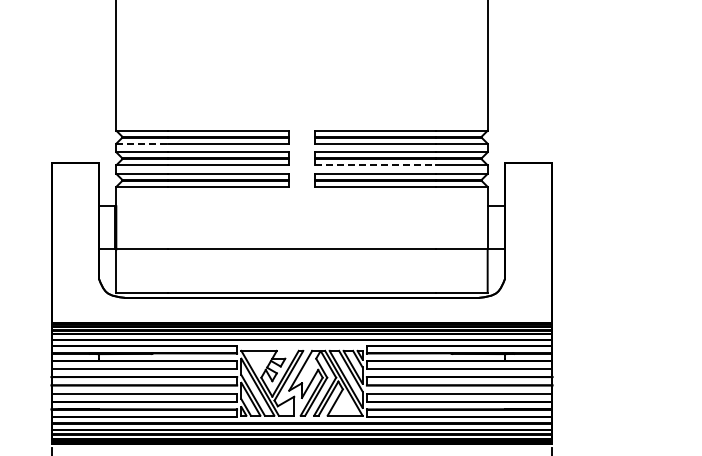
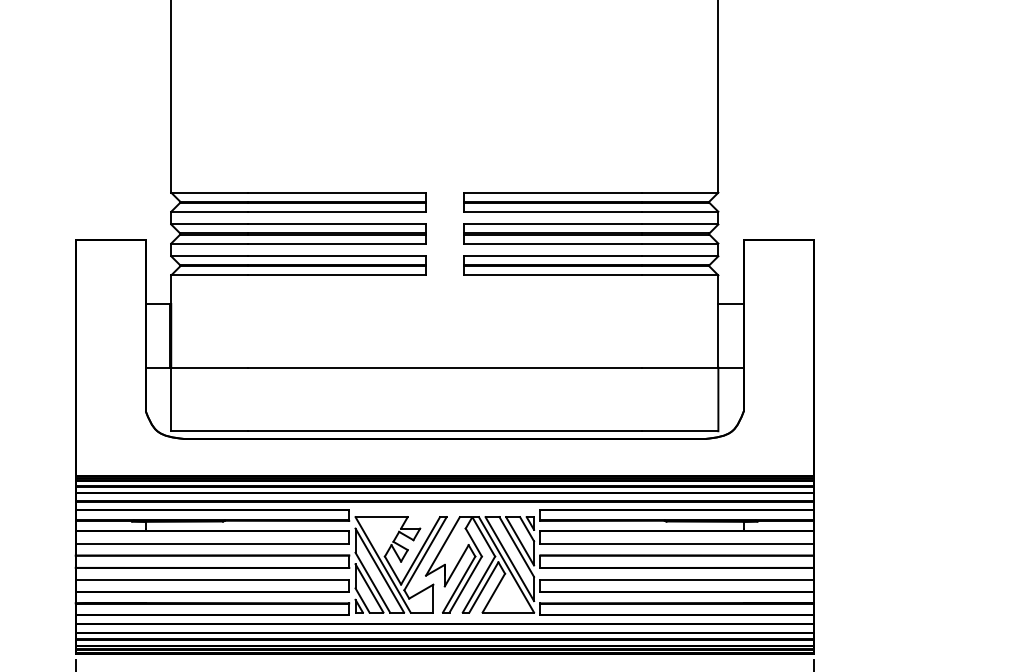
line: (142, 143) -> (209, 211), dashed -> solid
line: (375, 165) -> (553, 243), dashed -> solid

